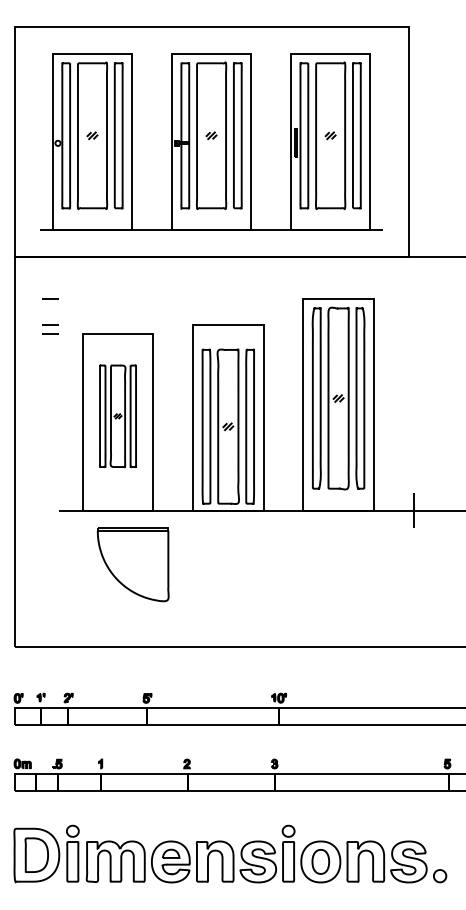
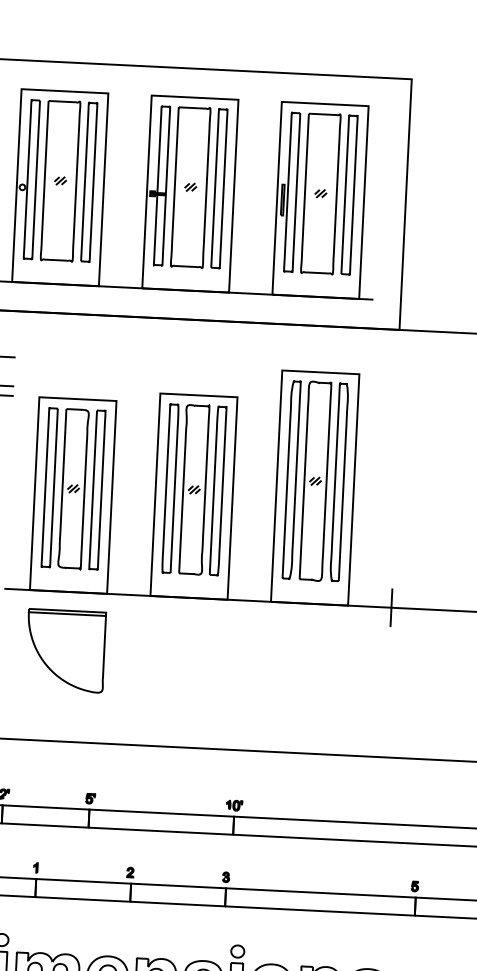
part: (117, 416) -> (72, 489), size x1.43
part: (227, 426) -> (193, 489), moved
part: (132, 564) -> (65, 650), moved

